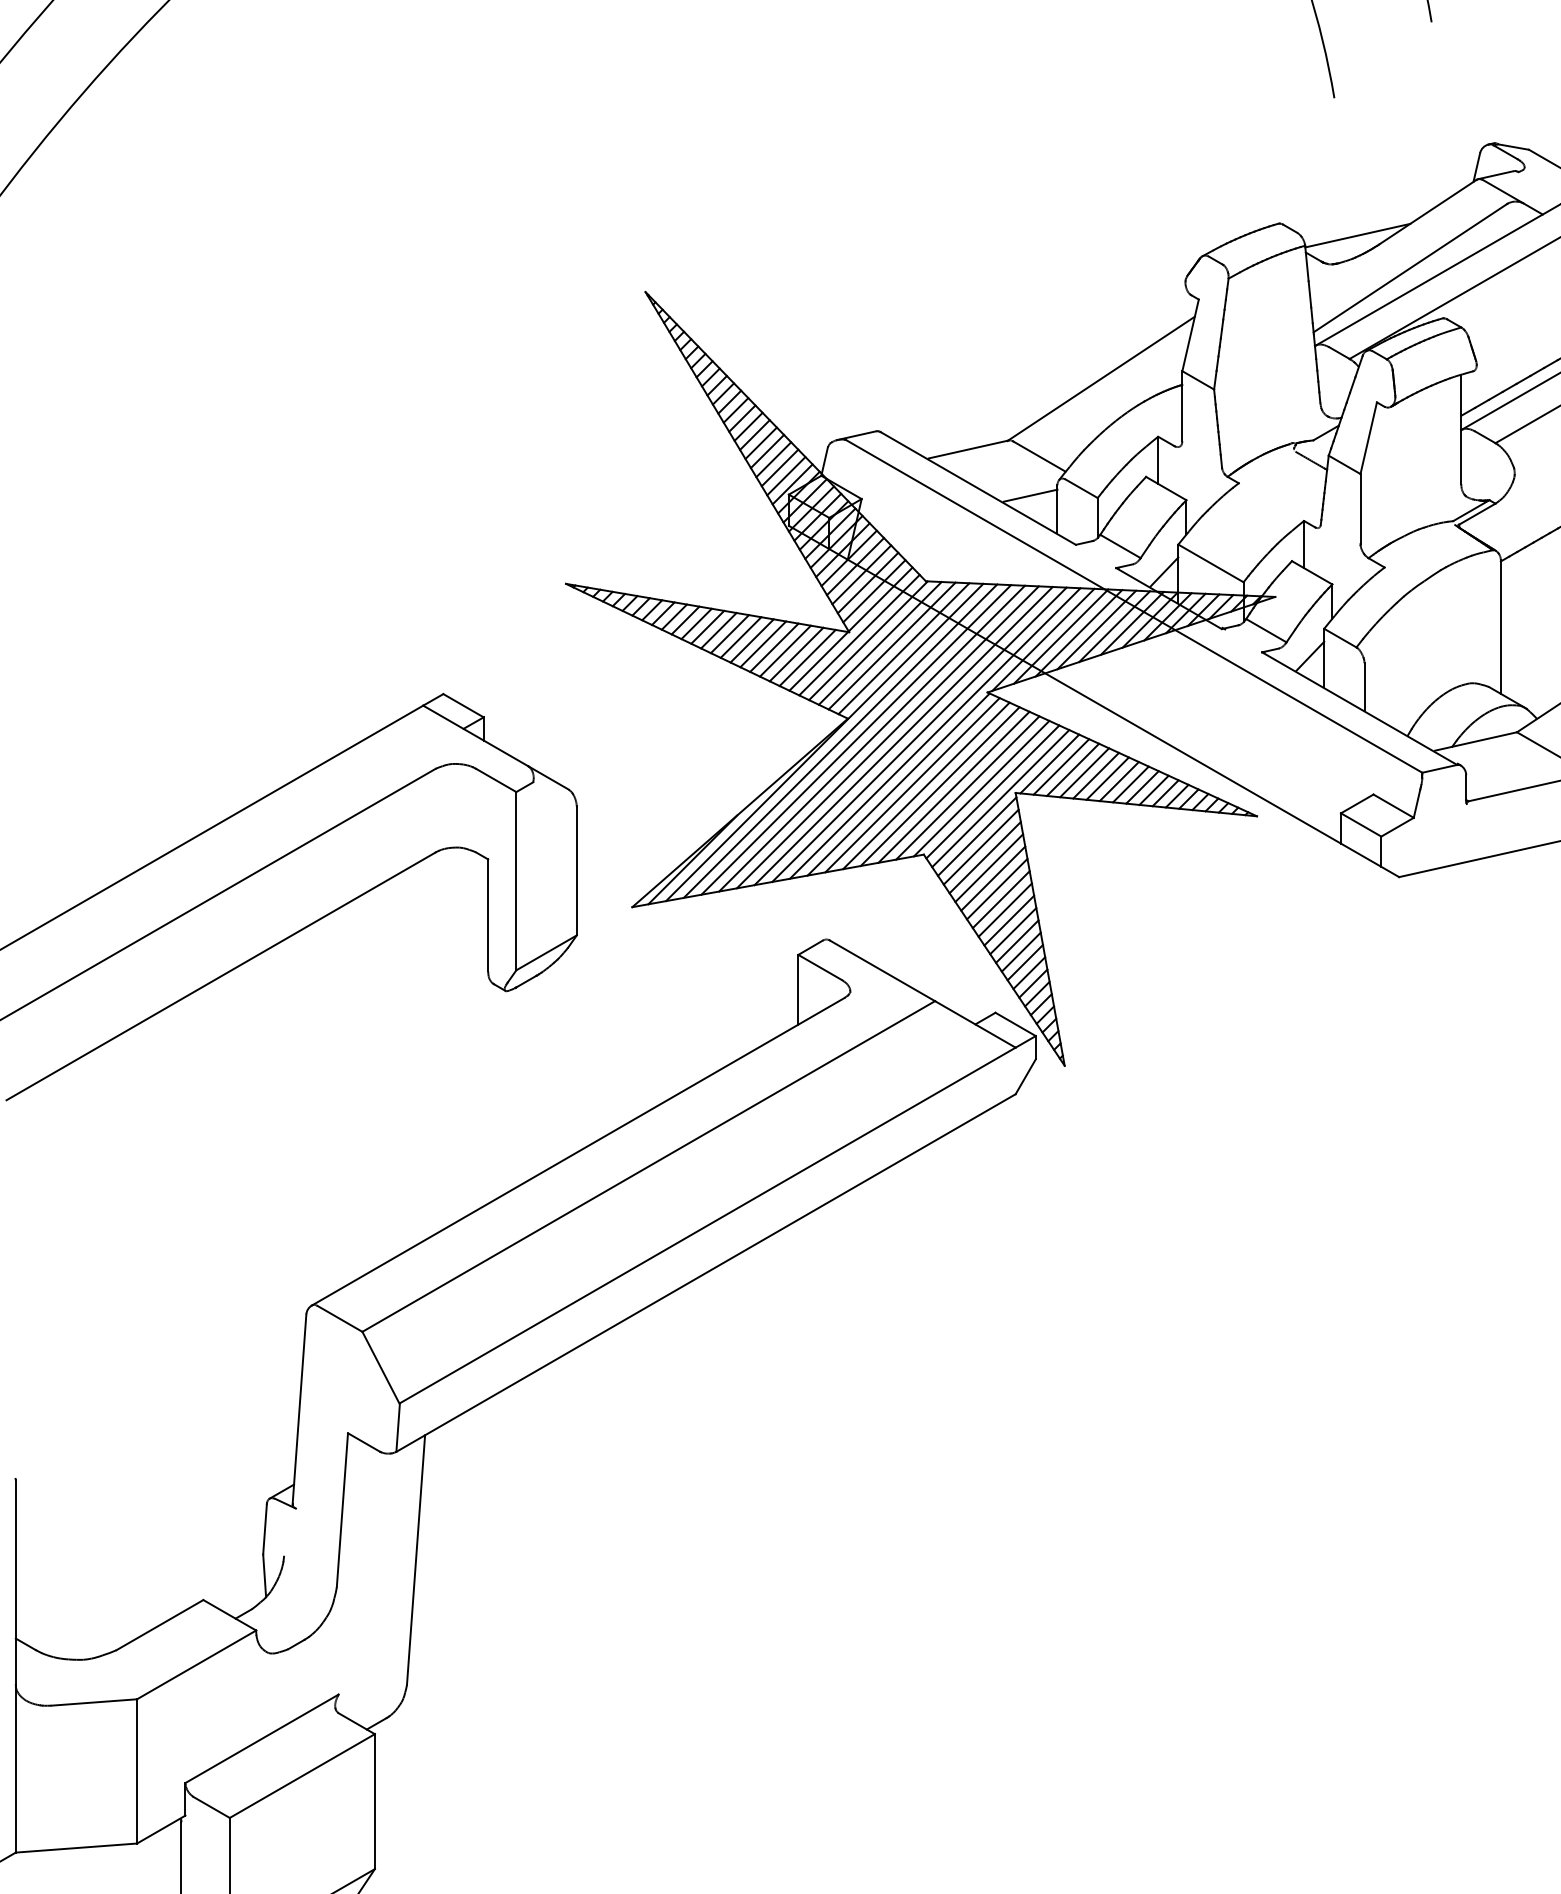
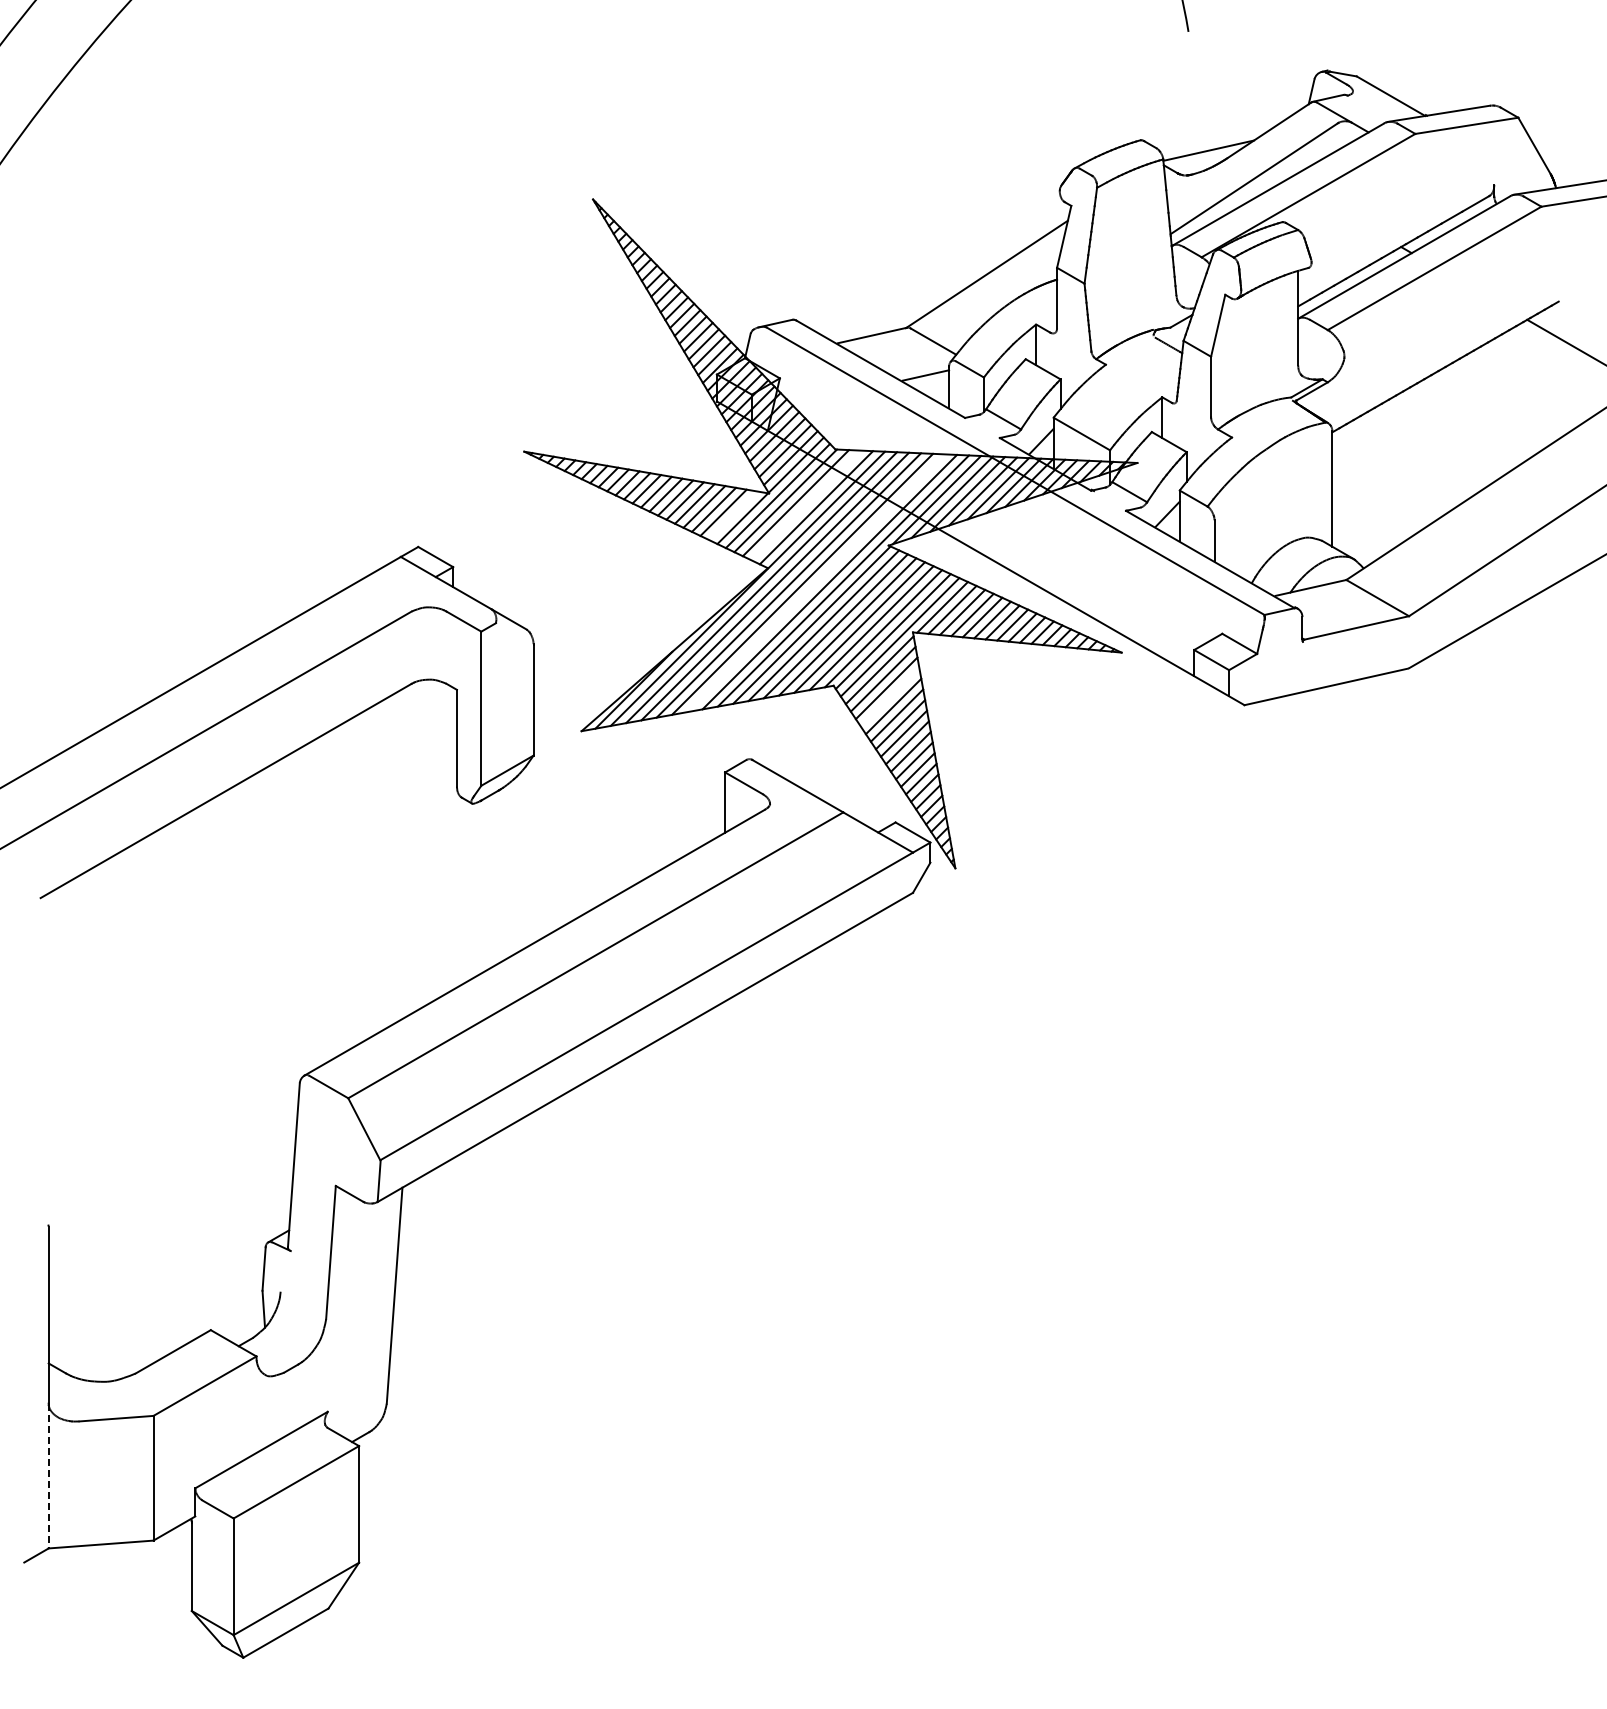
line: (892, 646) -> (806, 505), removed
line: (806, 657) -> (732, 515), removed
line: (904, 736) -> (816, 583), removed
line: (988, 868) -> (889, 697), removed
line: (15, 1769) -> (48, 1476), solid -> dashed

